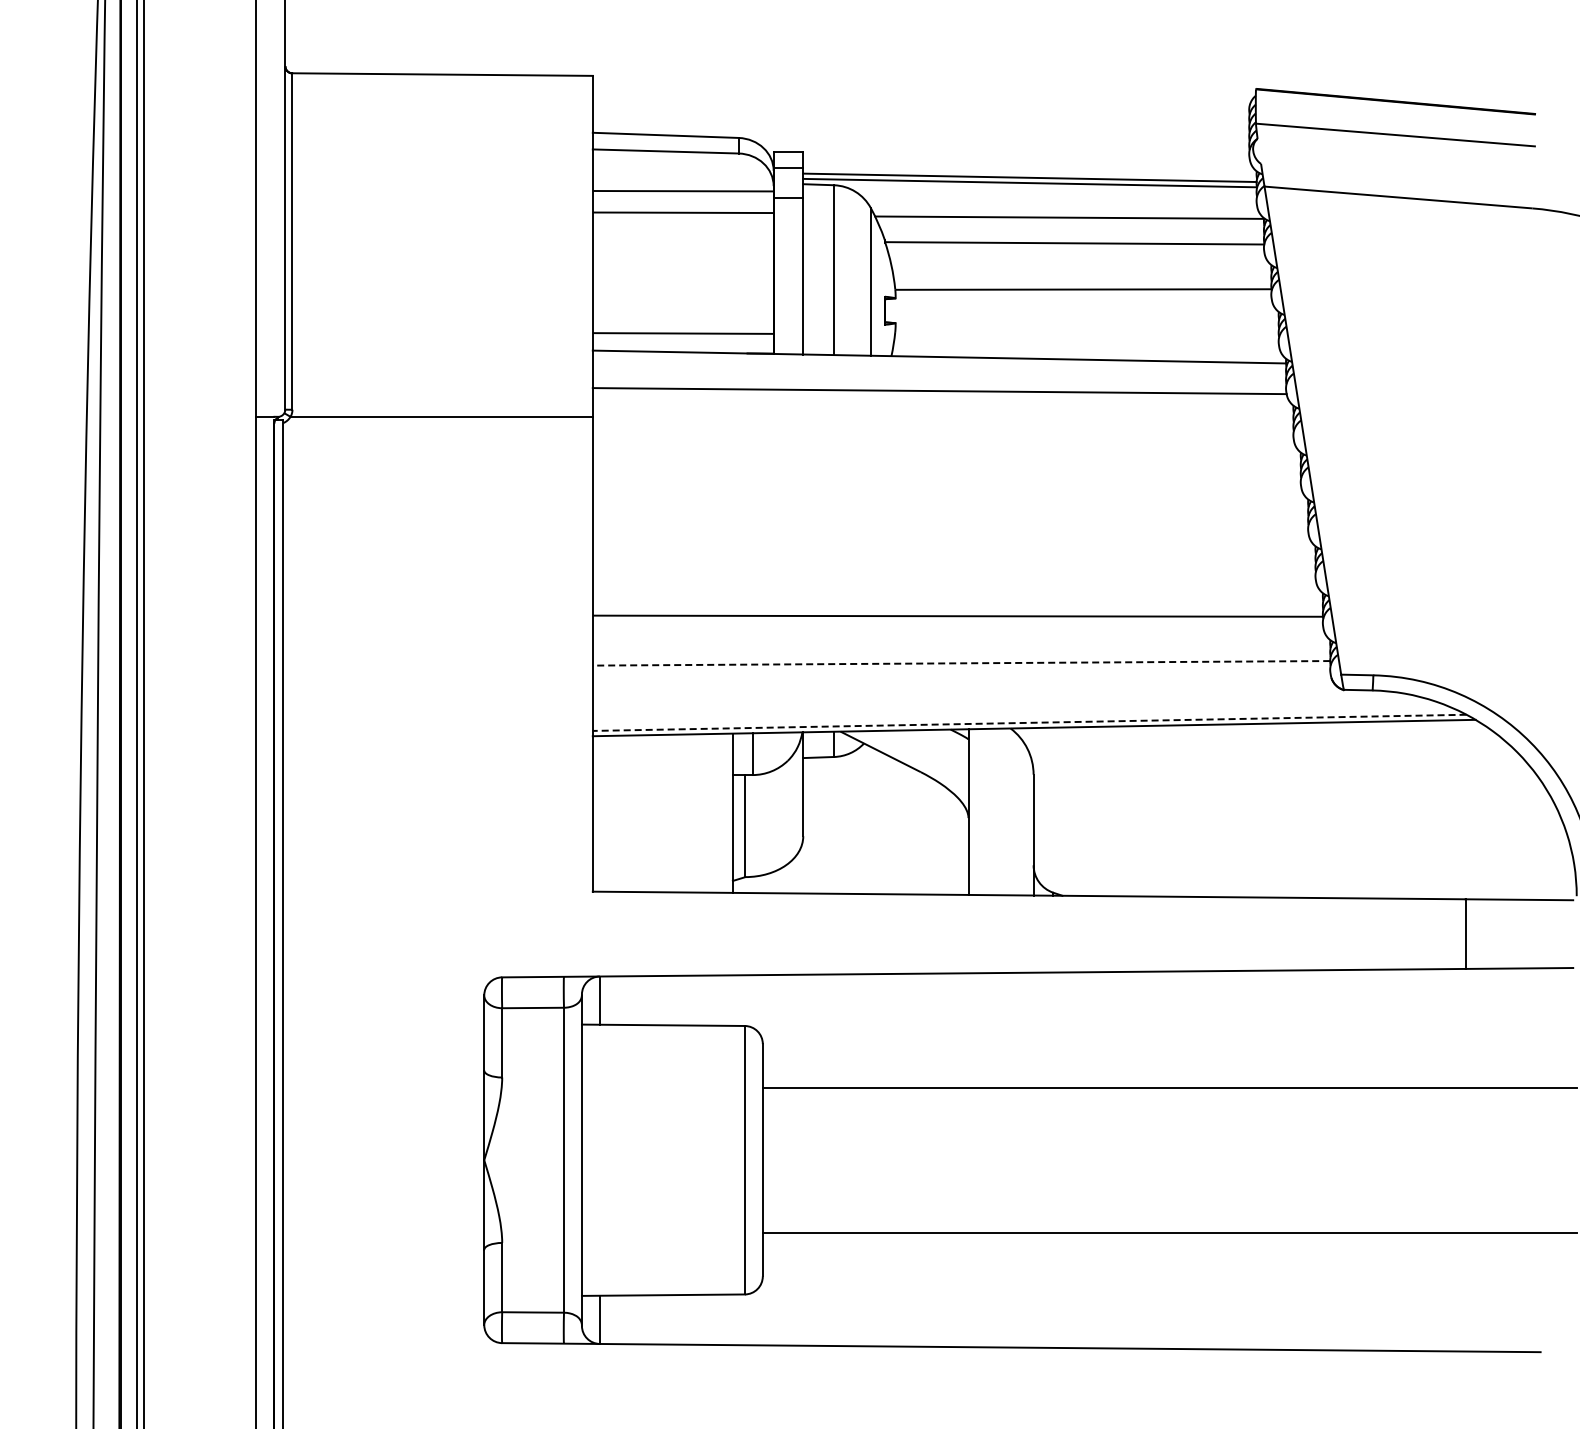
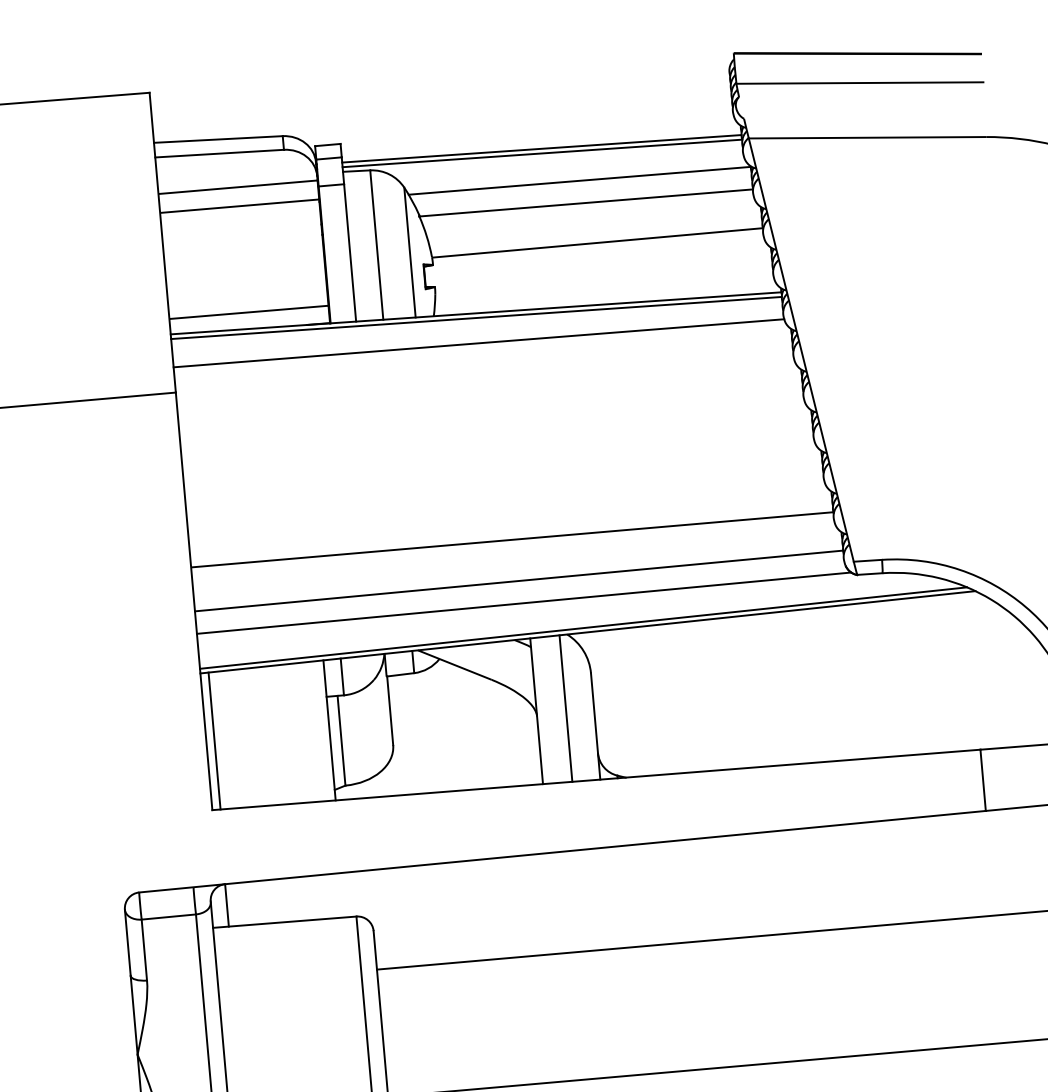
line: (939, 361) -> (476, 317), added
line: (961, 663) -> (519, 581), dashed -> solid
line: (964, 688) -> (523, 602), added
line: (1029, 722) -> (583, 627), dashed -> solid
line: (1001, 811) -> (565, 708), added
line: (602, 813) -> (214, 740), added

